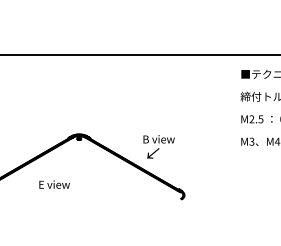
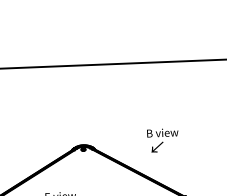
text: (158, 146) -> (162, 140), moved

